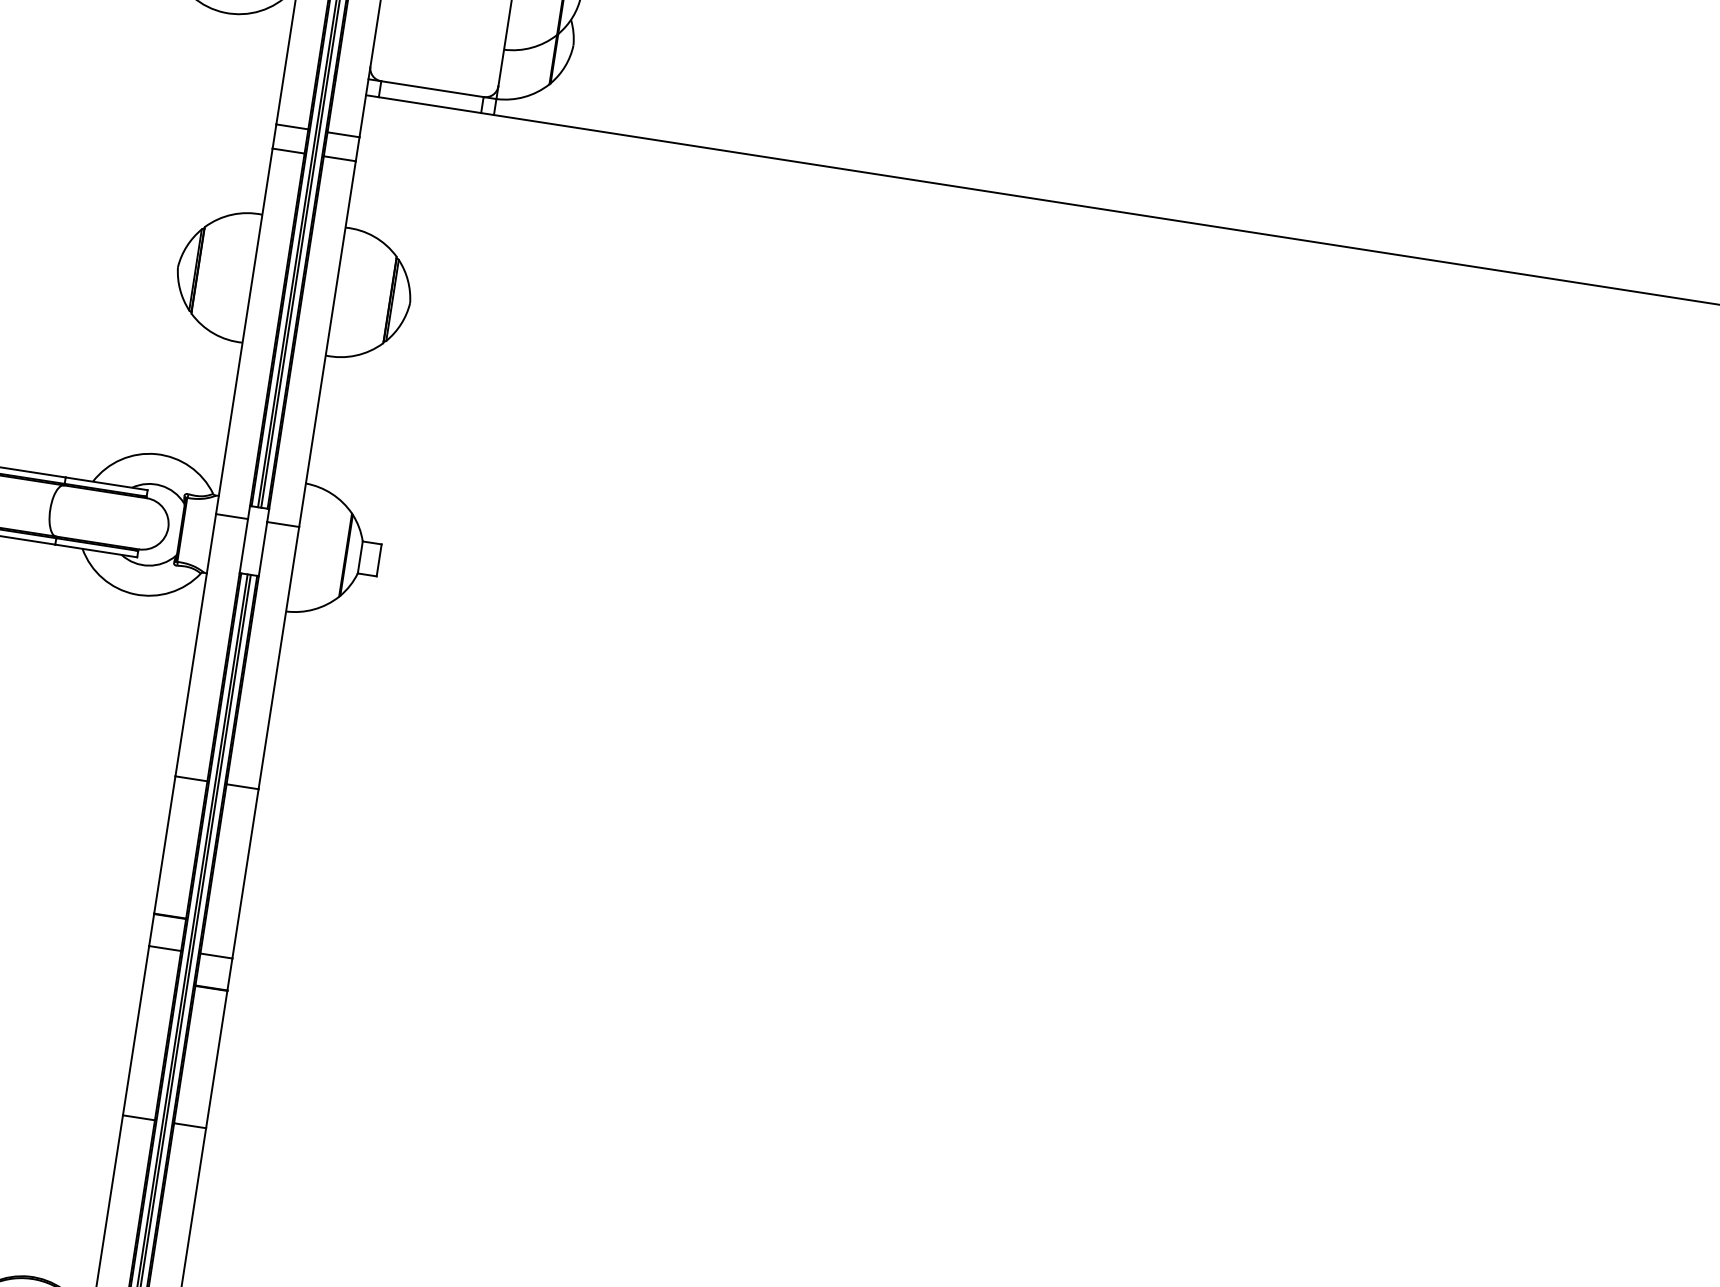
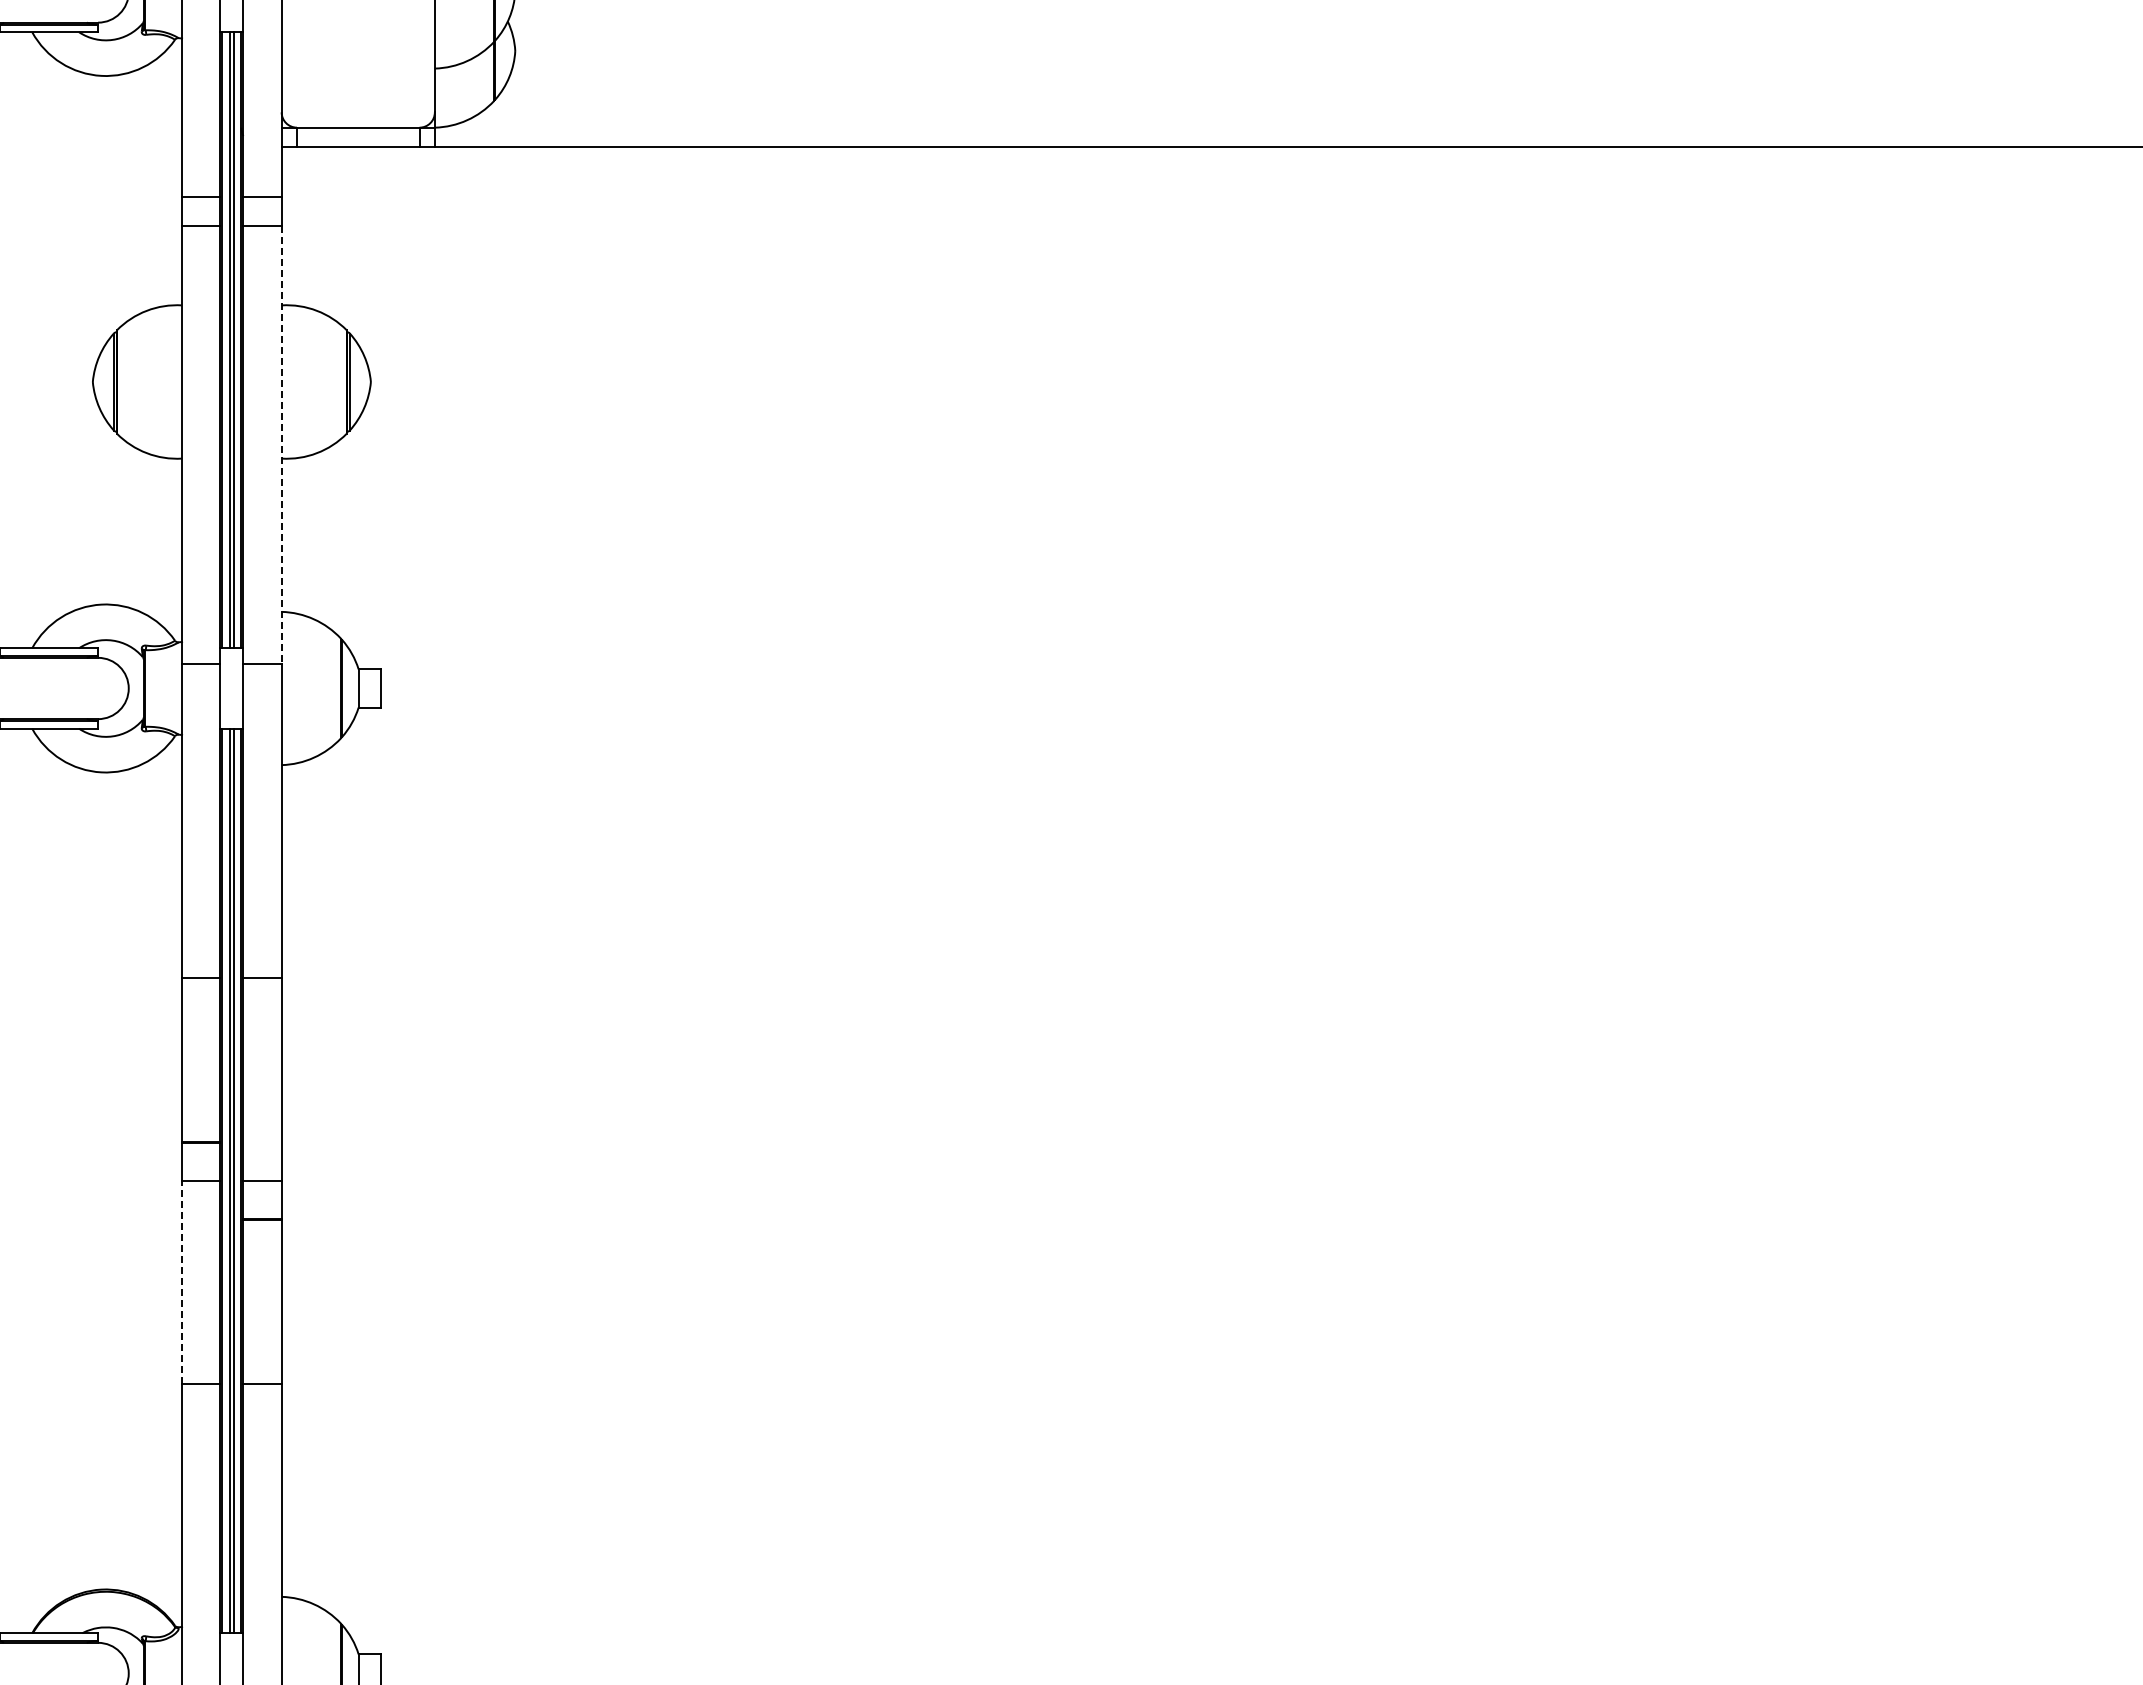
line: (327, 344) -> (281, 445), solid -> dashed
line: (136, 1030) -> (182, 1282), solid -> dashed

